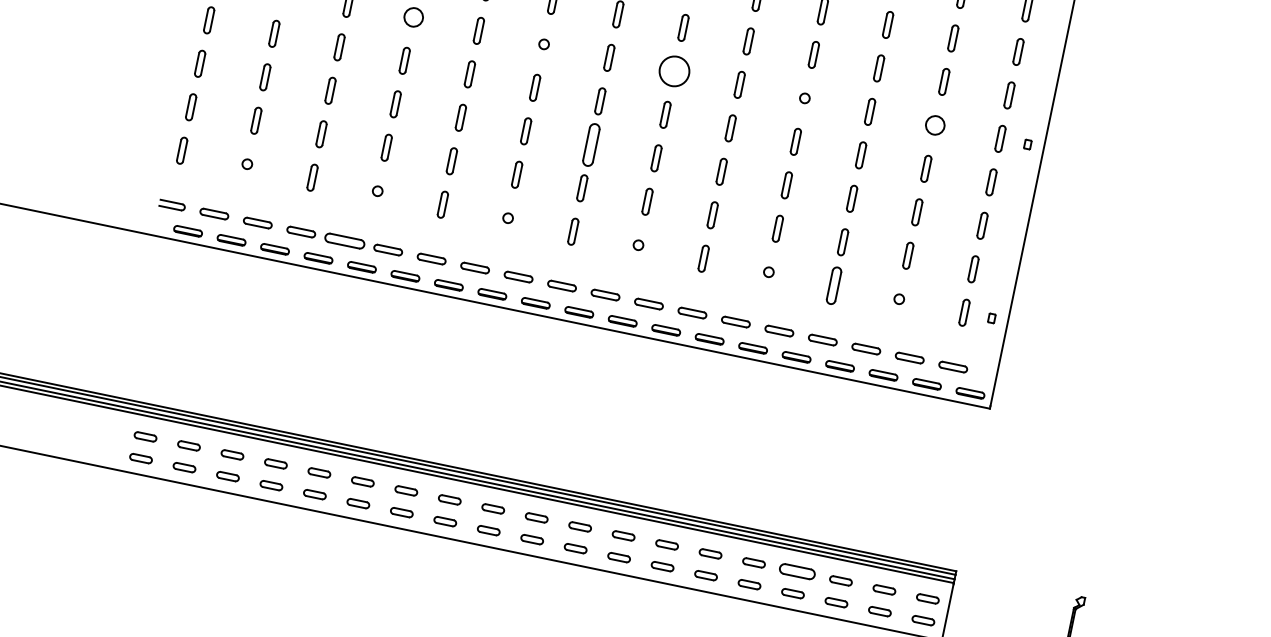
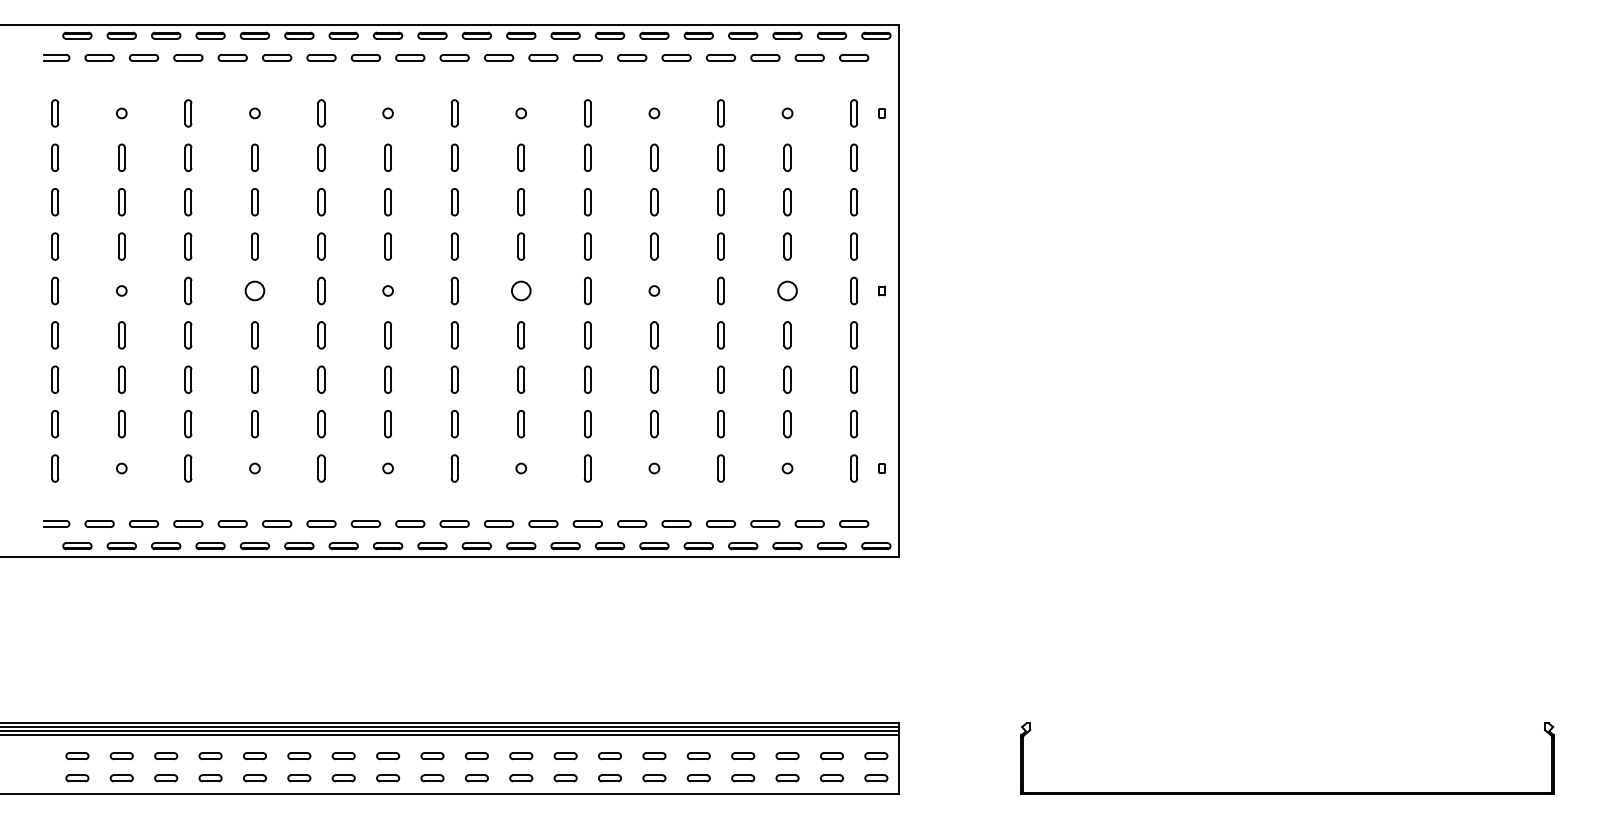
circle: (673, 70) -> (520, 290), size x0.62
part: (591, 144) -> (454, 379), size x0.62
part: (344, 240) -> (232, 523), size x0.71
part: (833, 285) -> (720, 468), size x0.71
part: (797, 572) -> (743, 756), size x0.62

